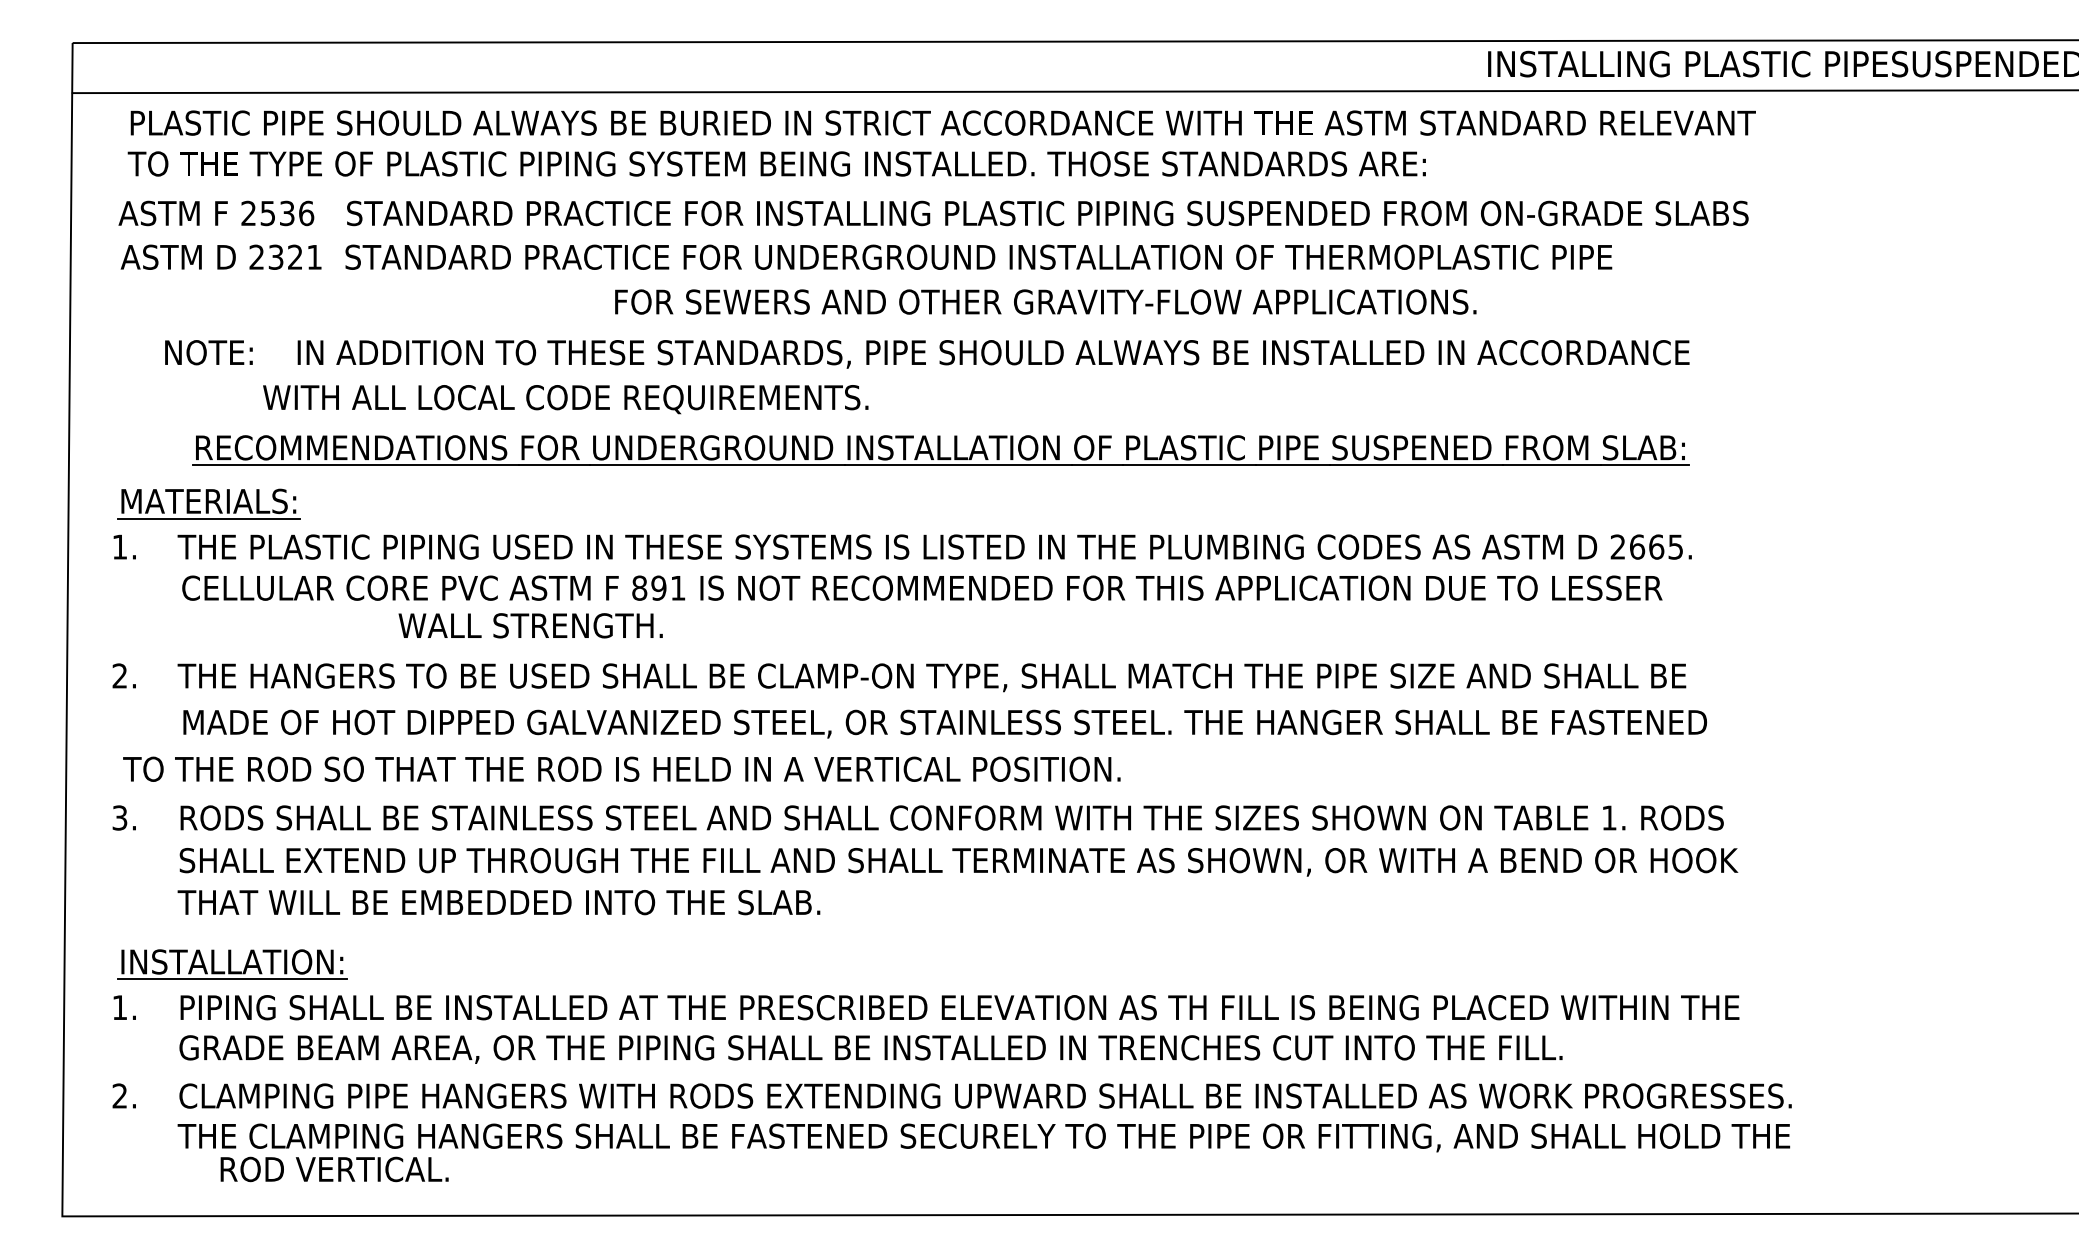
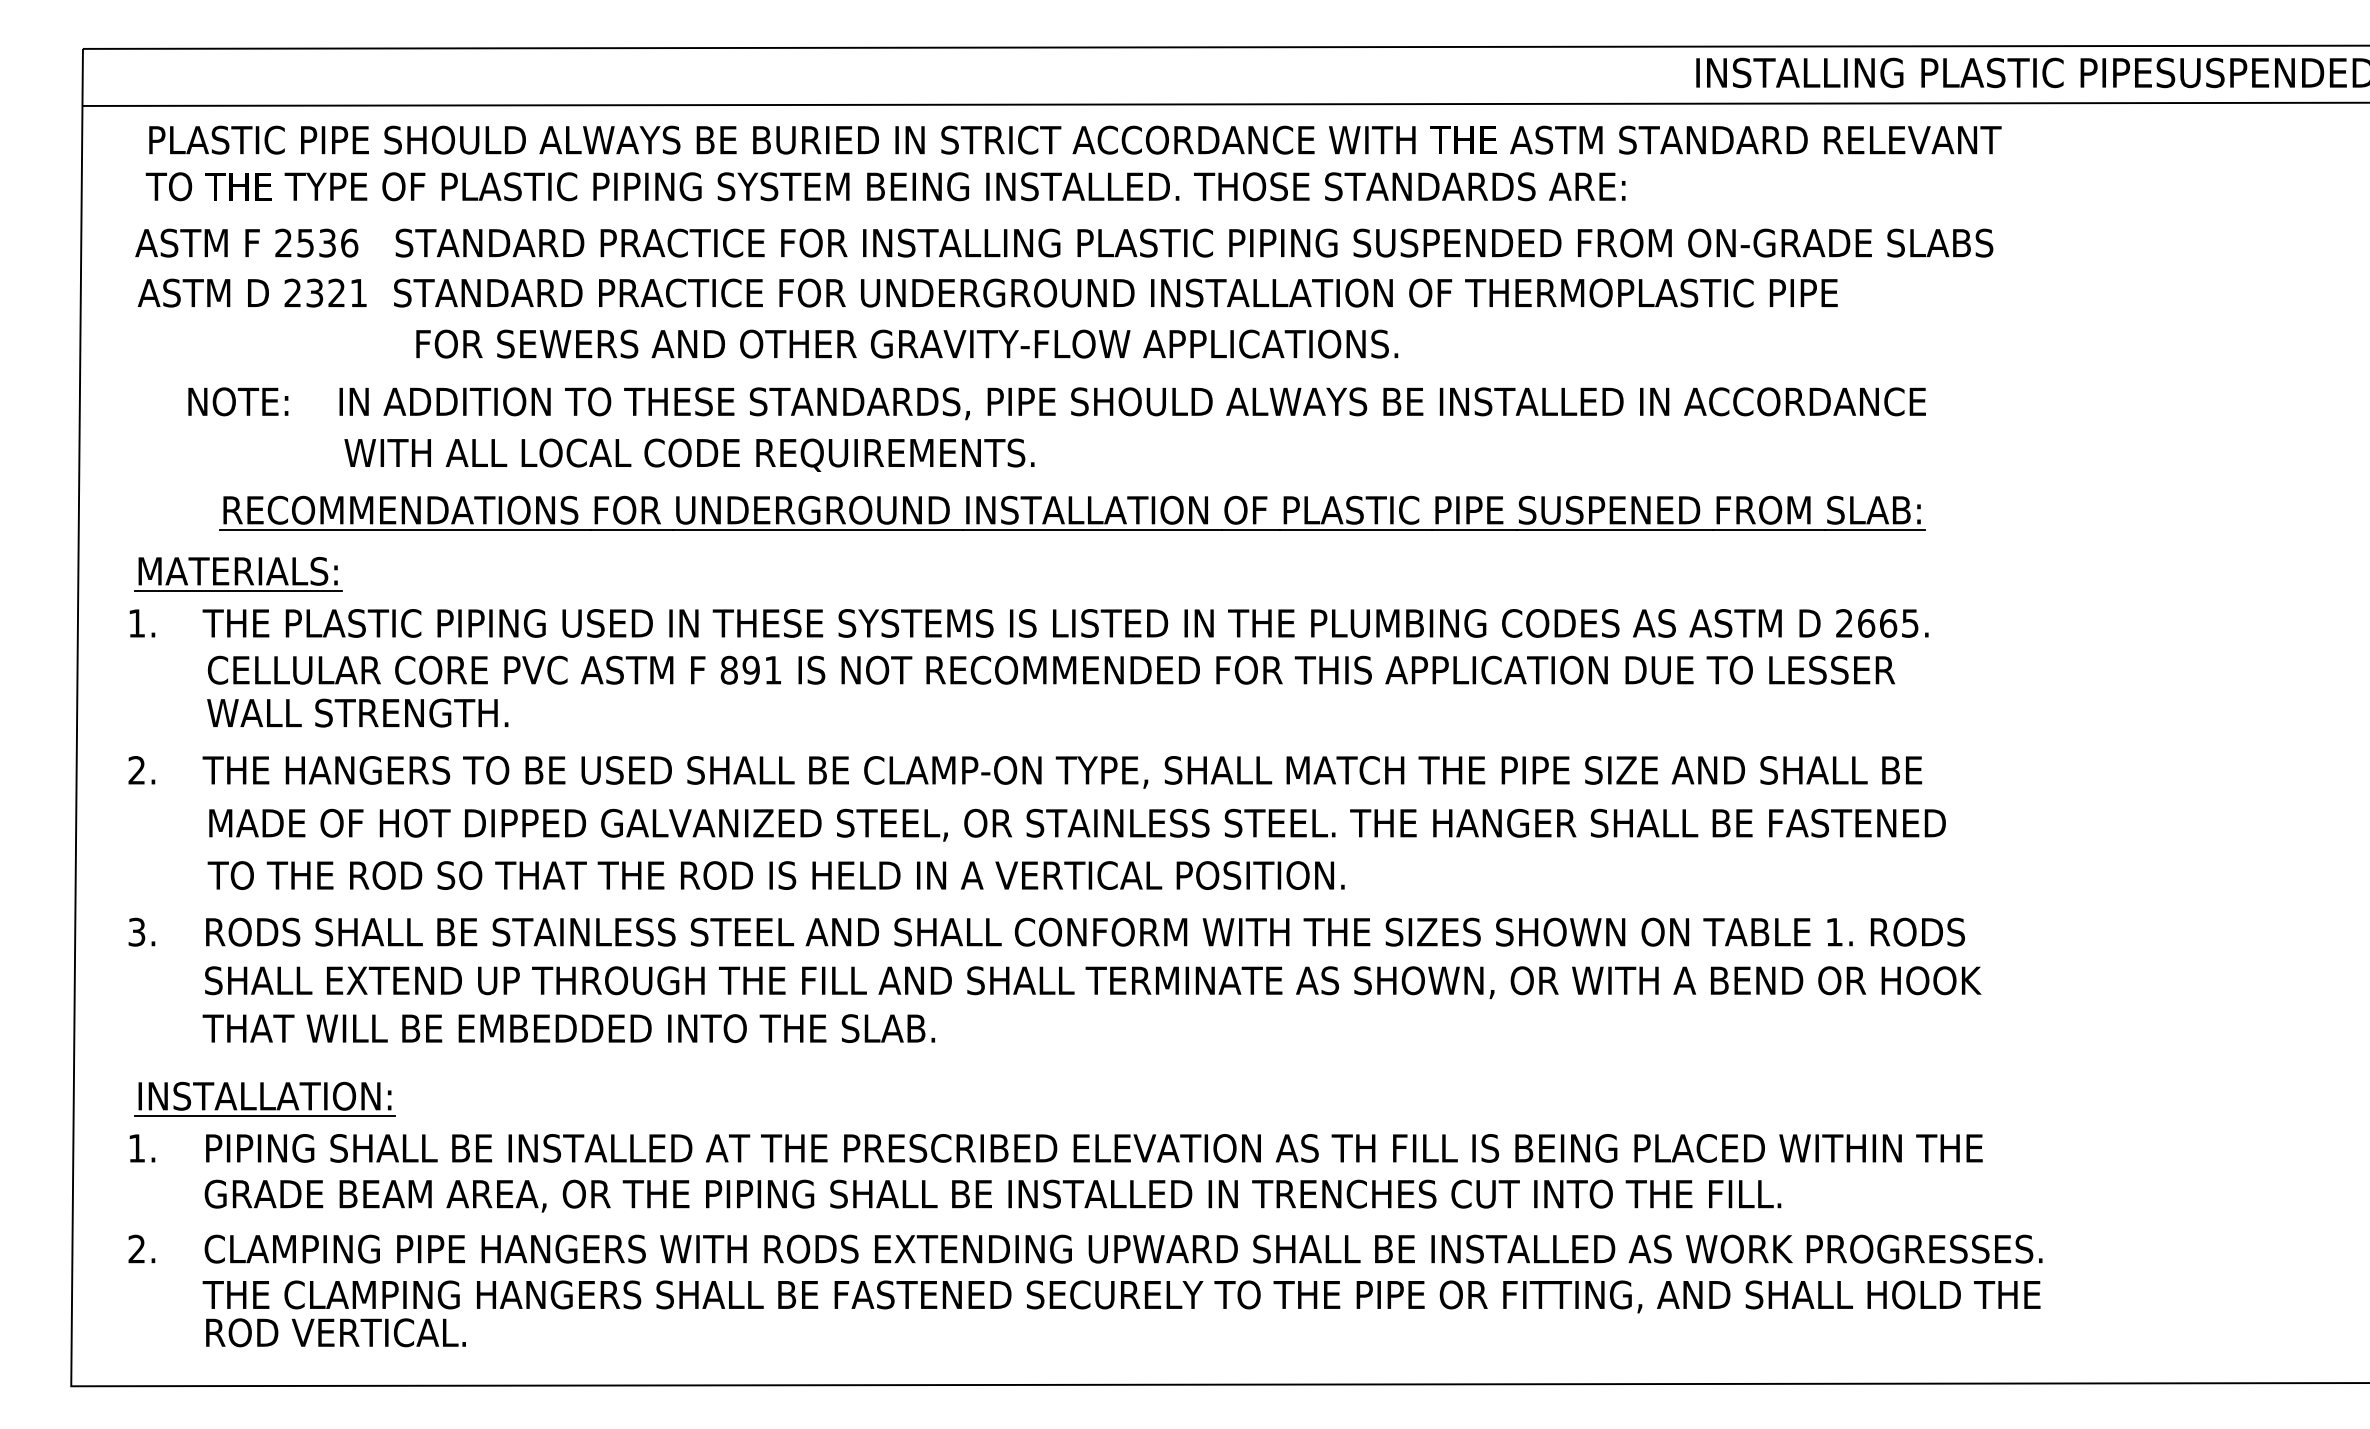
text: (1045, 301) -> (906, 343), moved
text: (565, 399) -> (689, 455), moved
text: (530, 625) -> (357, 712), moved
text: (621, 768) -> (775, 874), moved
text: (334, 1169) -> (335, 1332), moved

